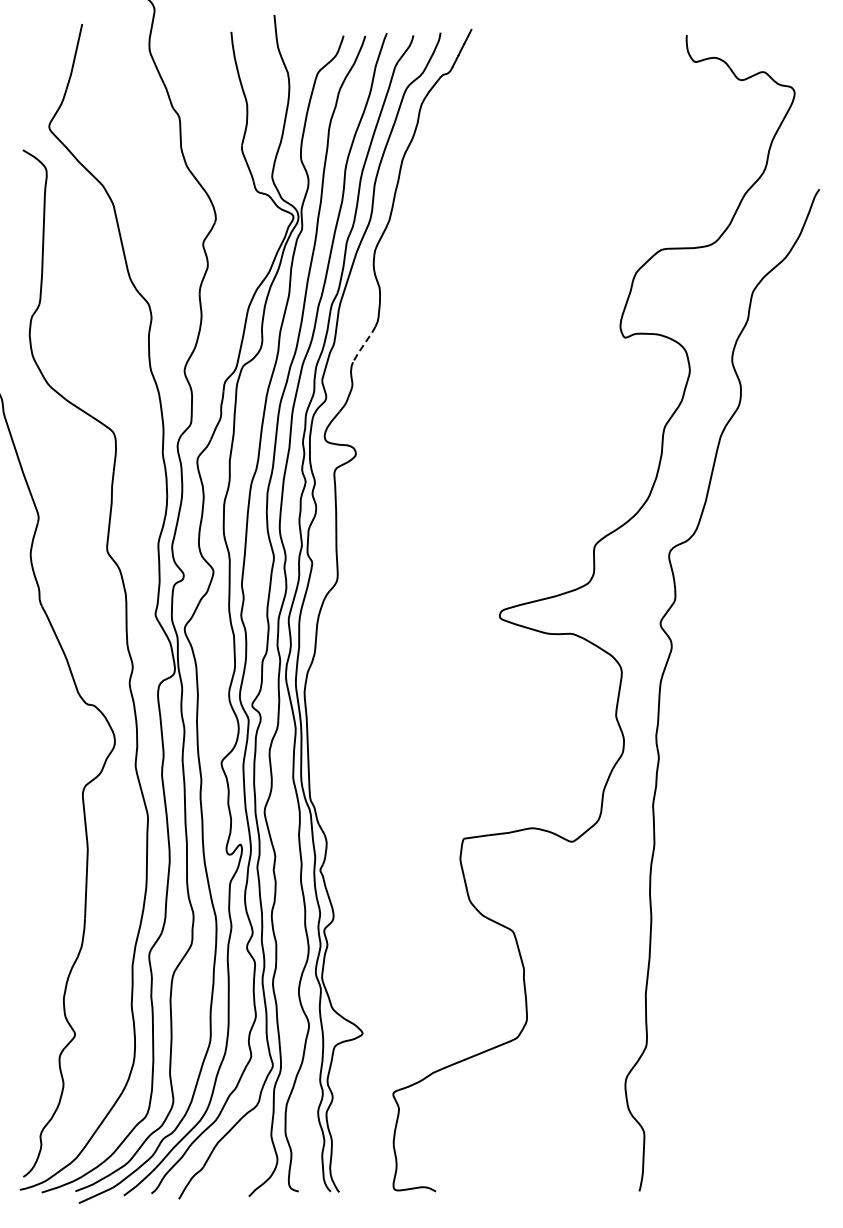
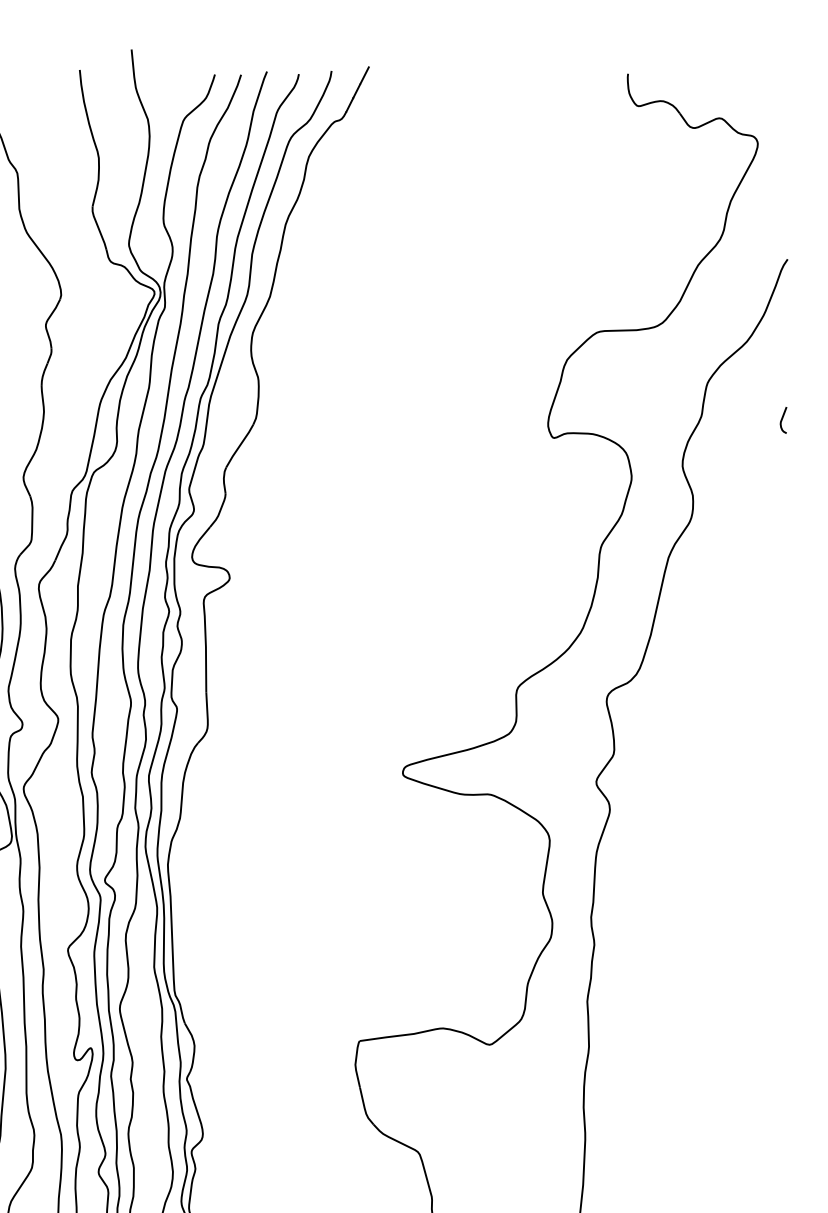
curve: (815, 323) -> (782, 420), added
line: (364, 344) -> (240, 446), dashed -> solid

